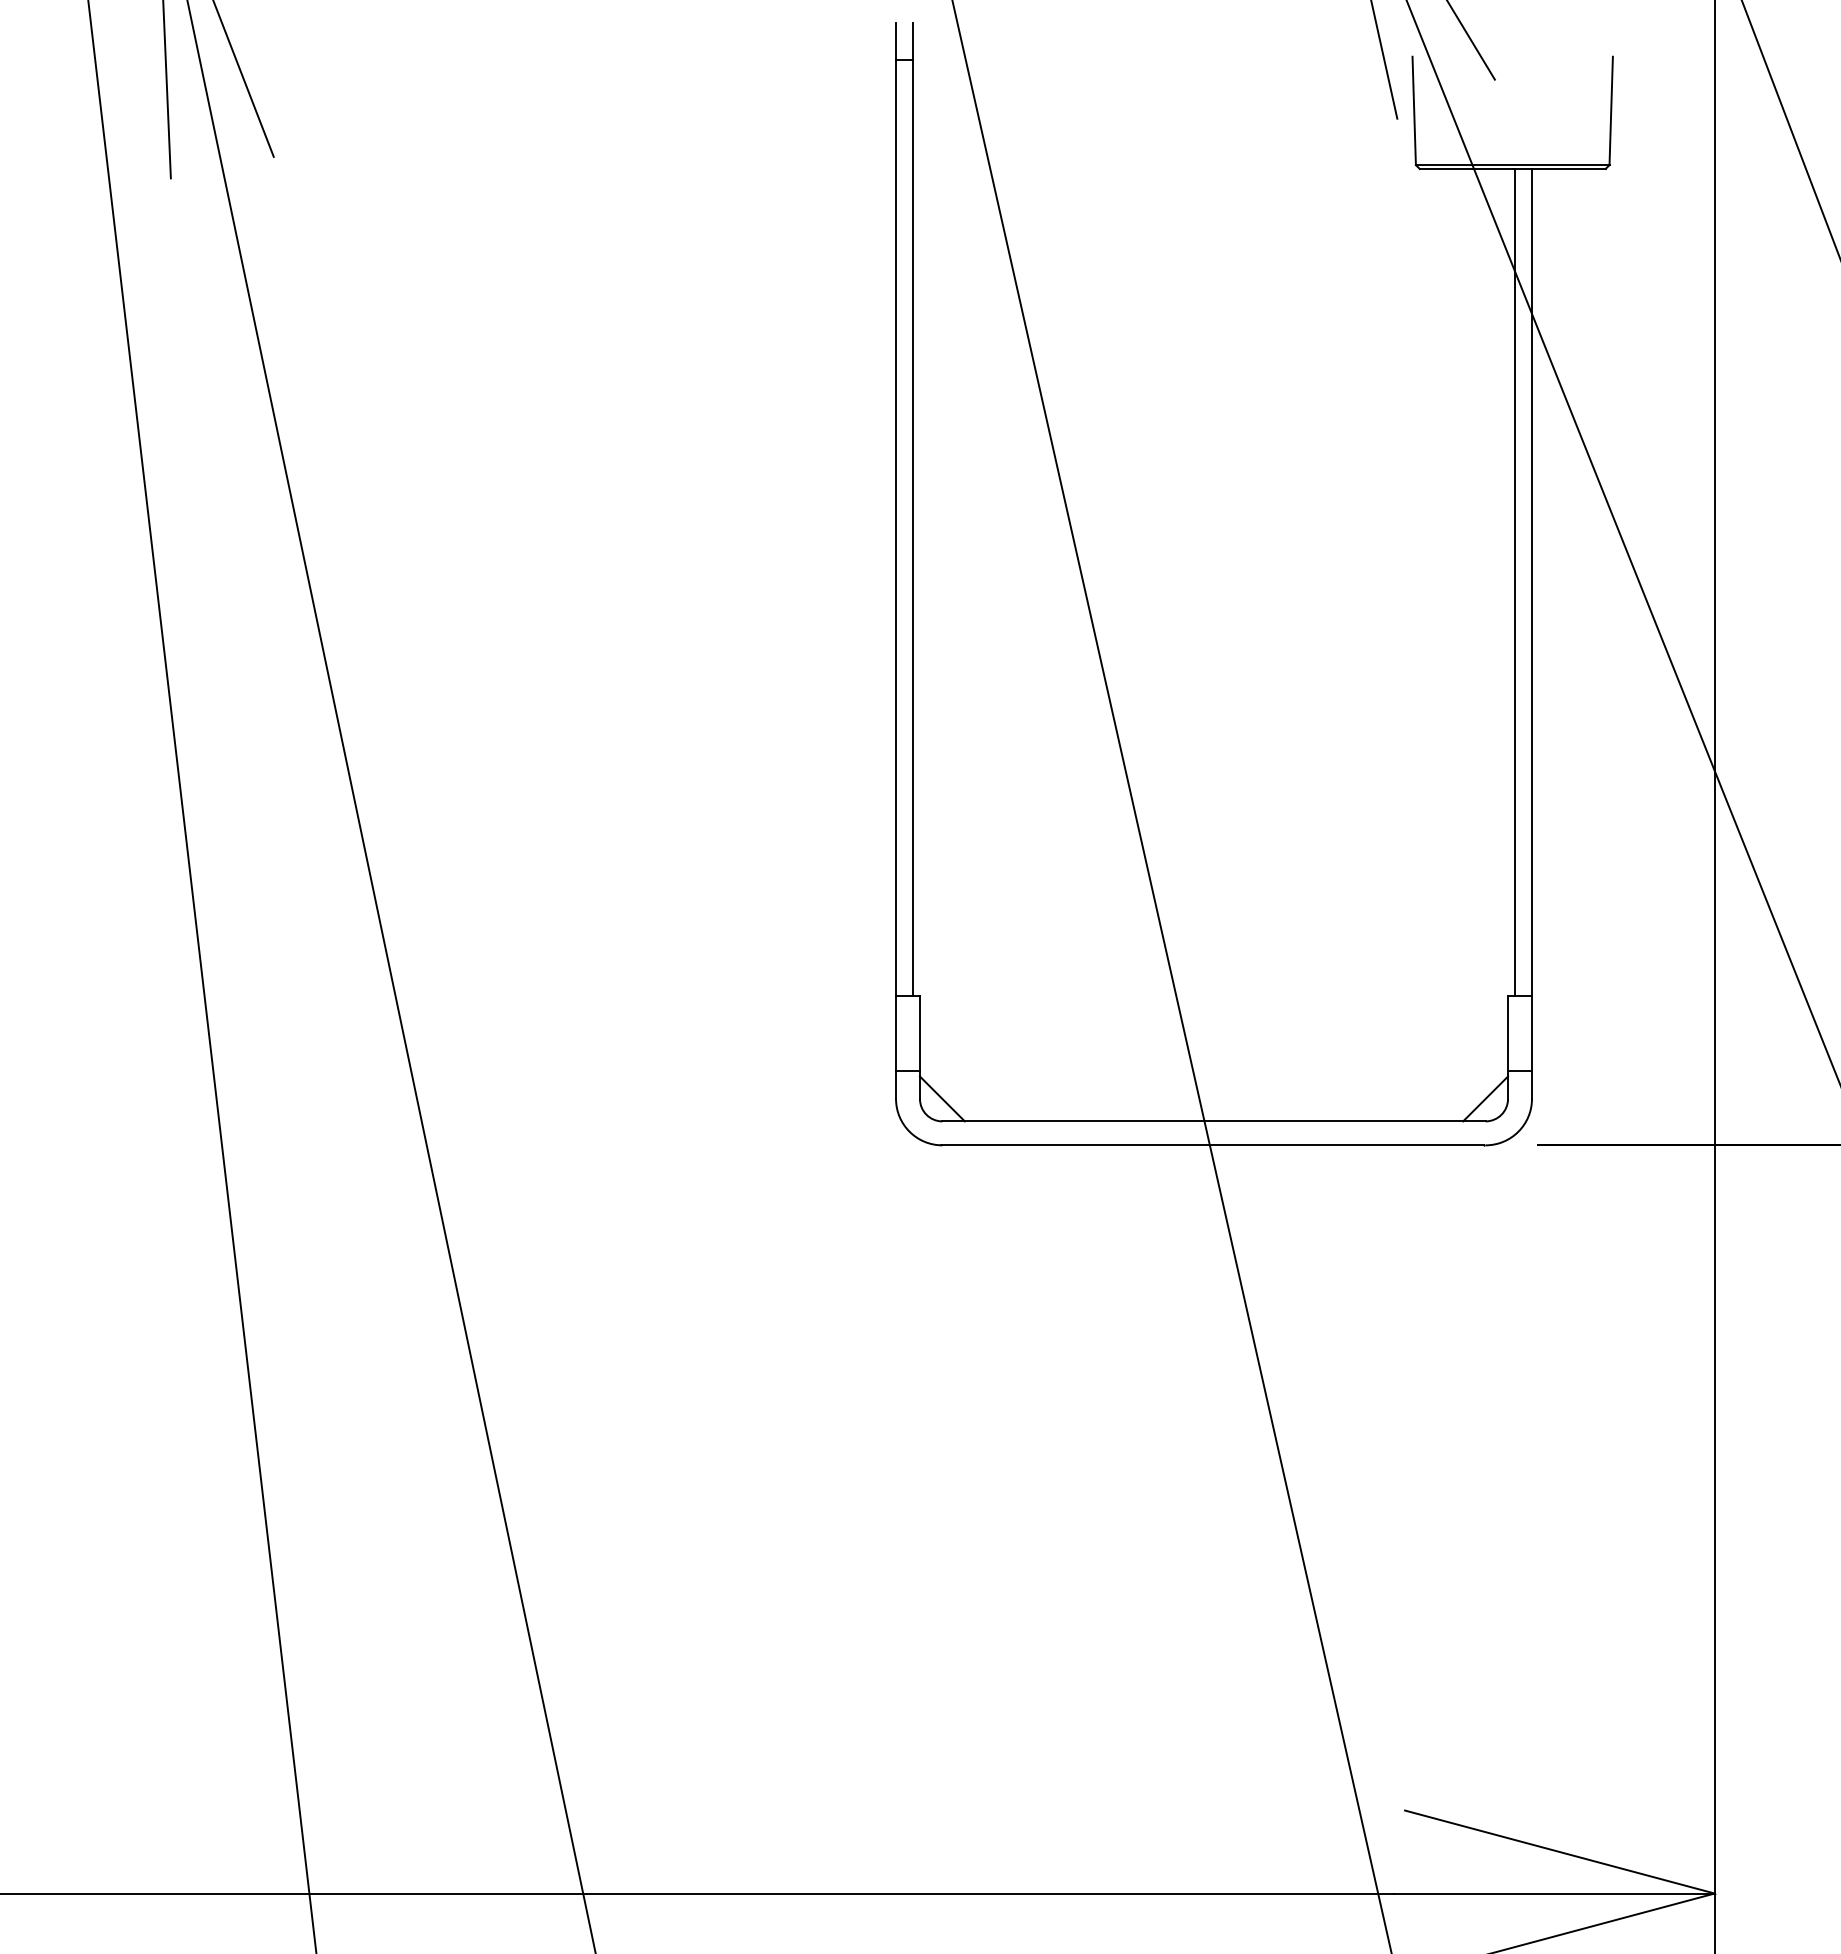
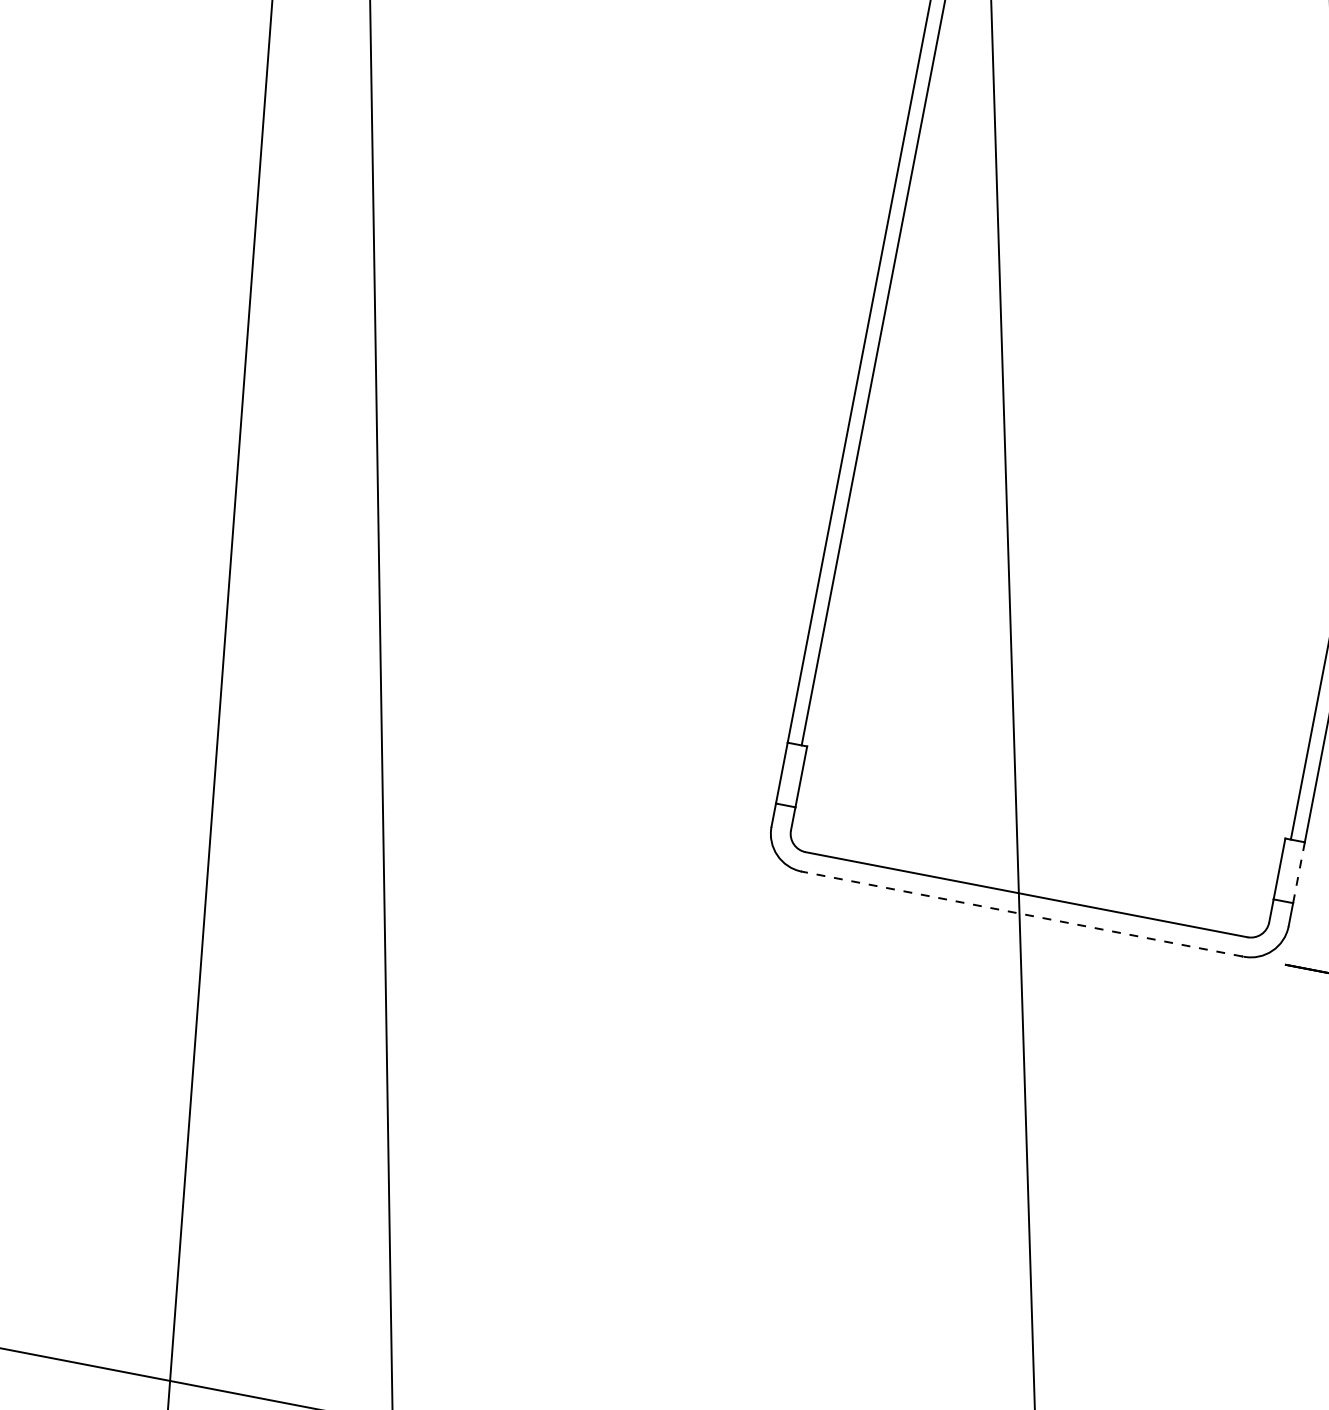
line: (1531, 1032) -> (1298, 872), solid -> dashed
line: (941, 1098) -> (808, 833), removed
line: (1485, 1098) -> (1250, 918), removed
line: (1212, 1145) -> (1021, 914), solid -> dashed

